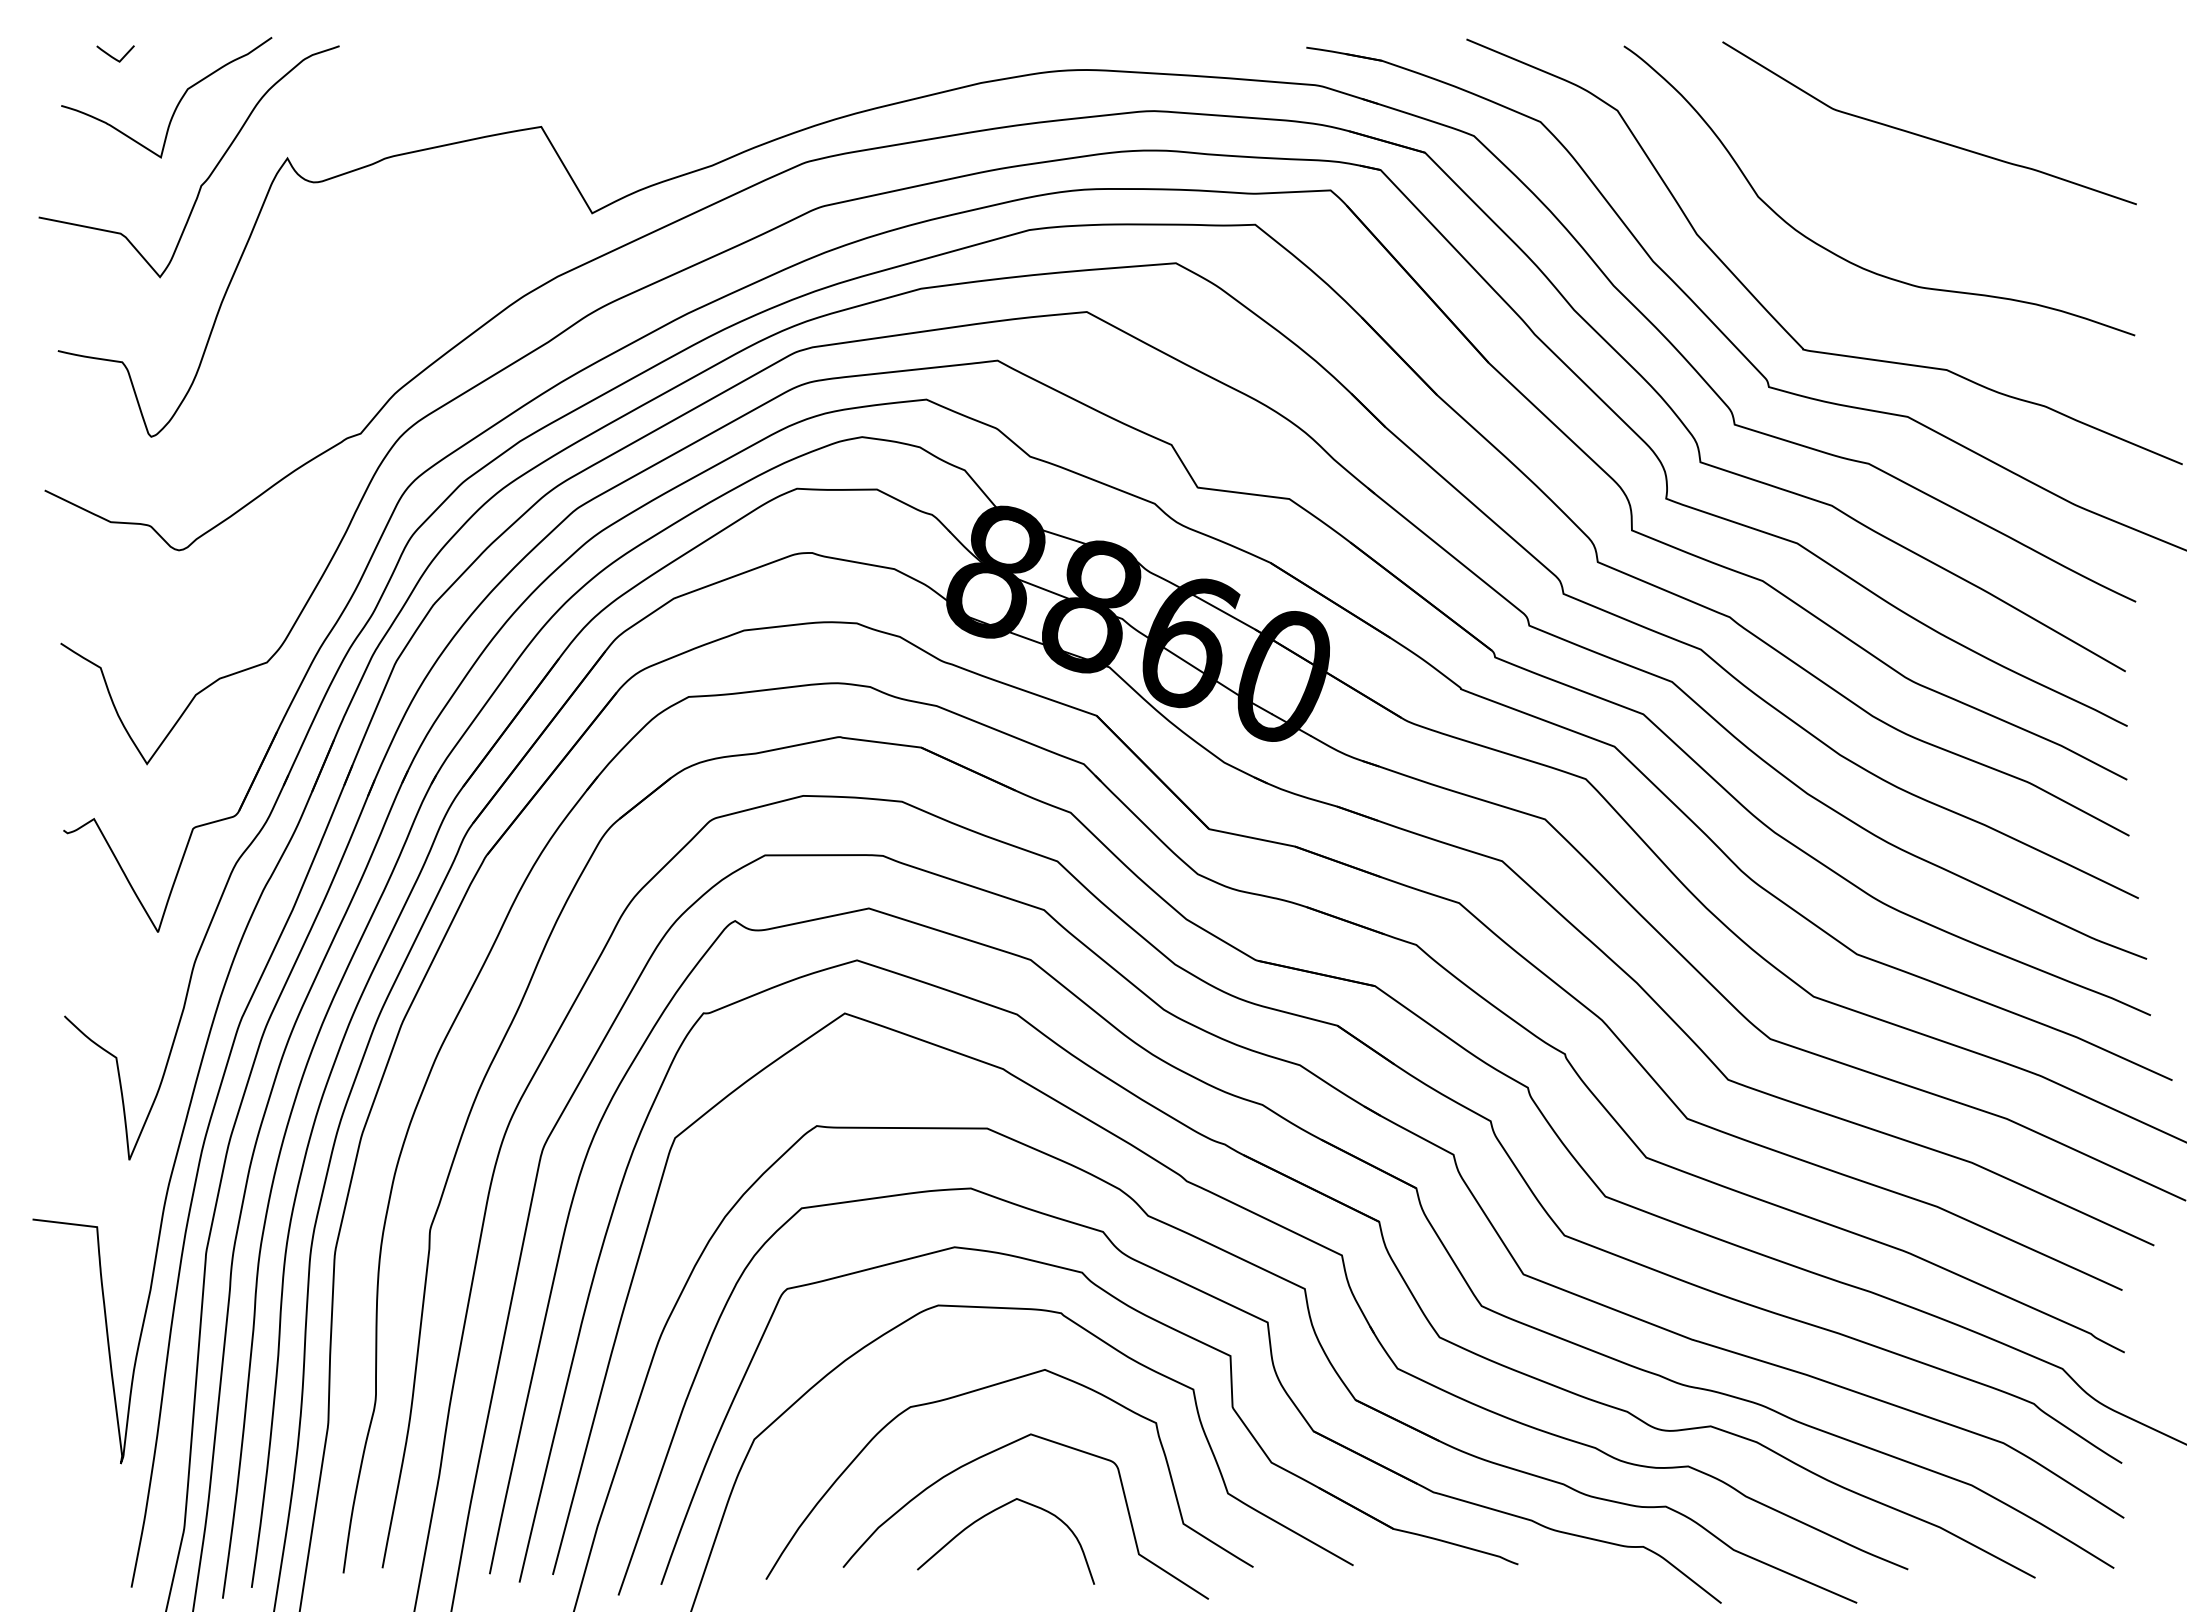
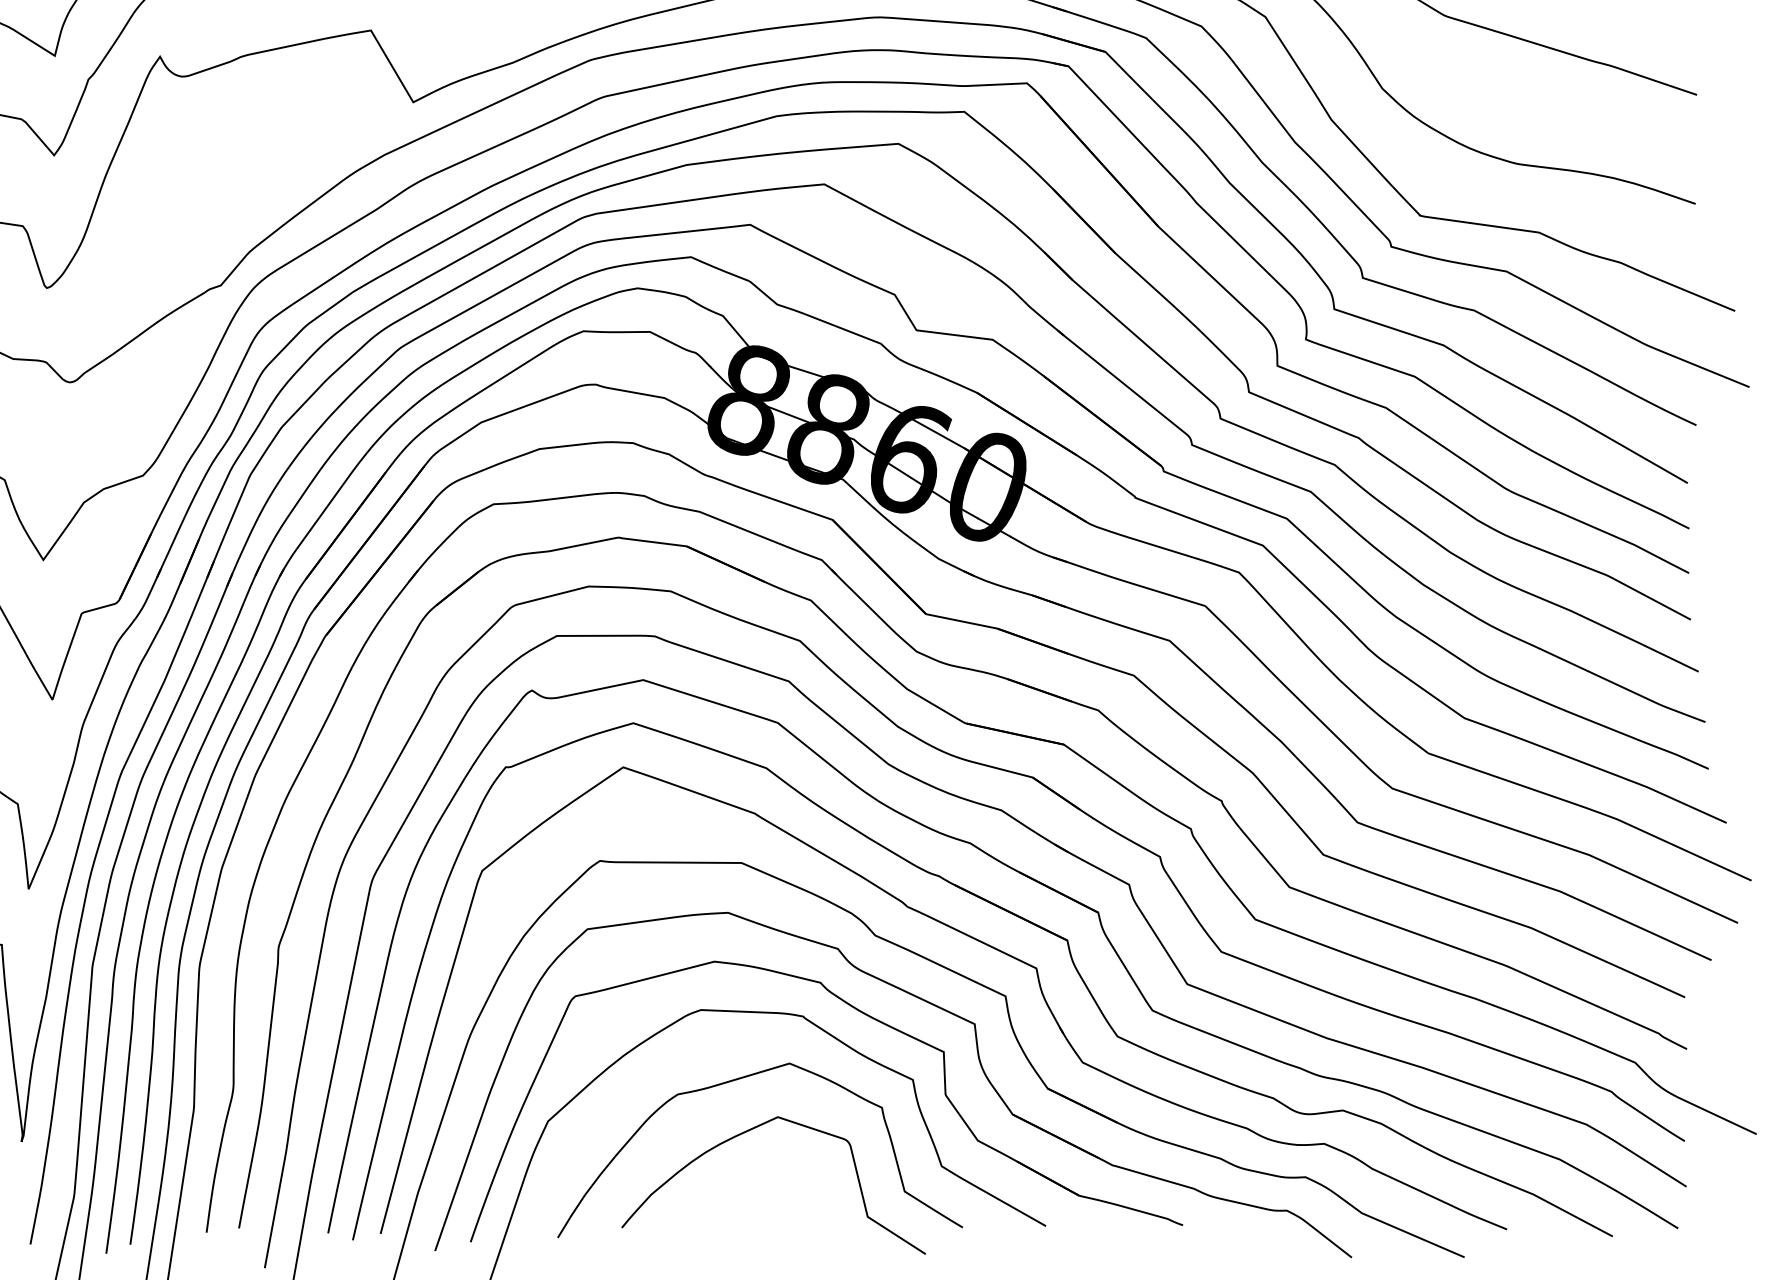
curve: (991, 1513) -> (745, 1182), removed

